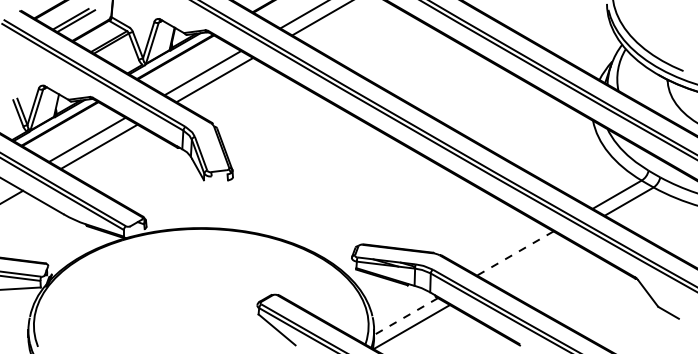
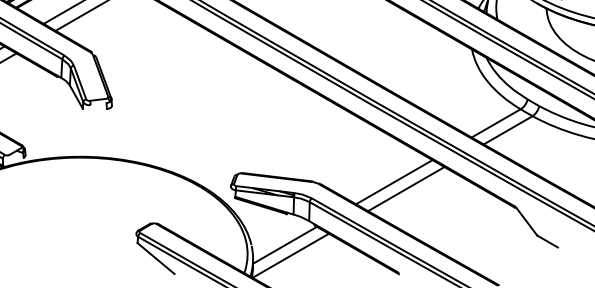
line: (514, 253) -> (393, 182), dashed -> solid
line: (527, 260) -> (406, 189), added
line: (406, 316) -> (285, 245), dashed -> solid

